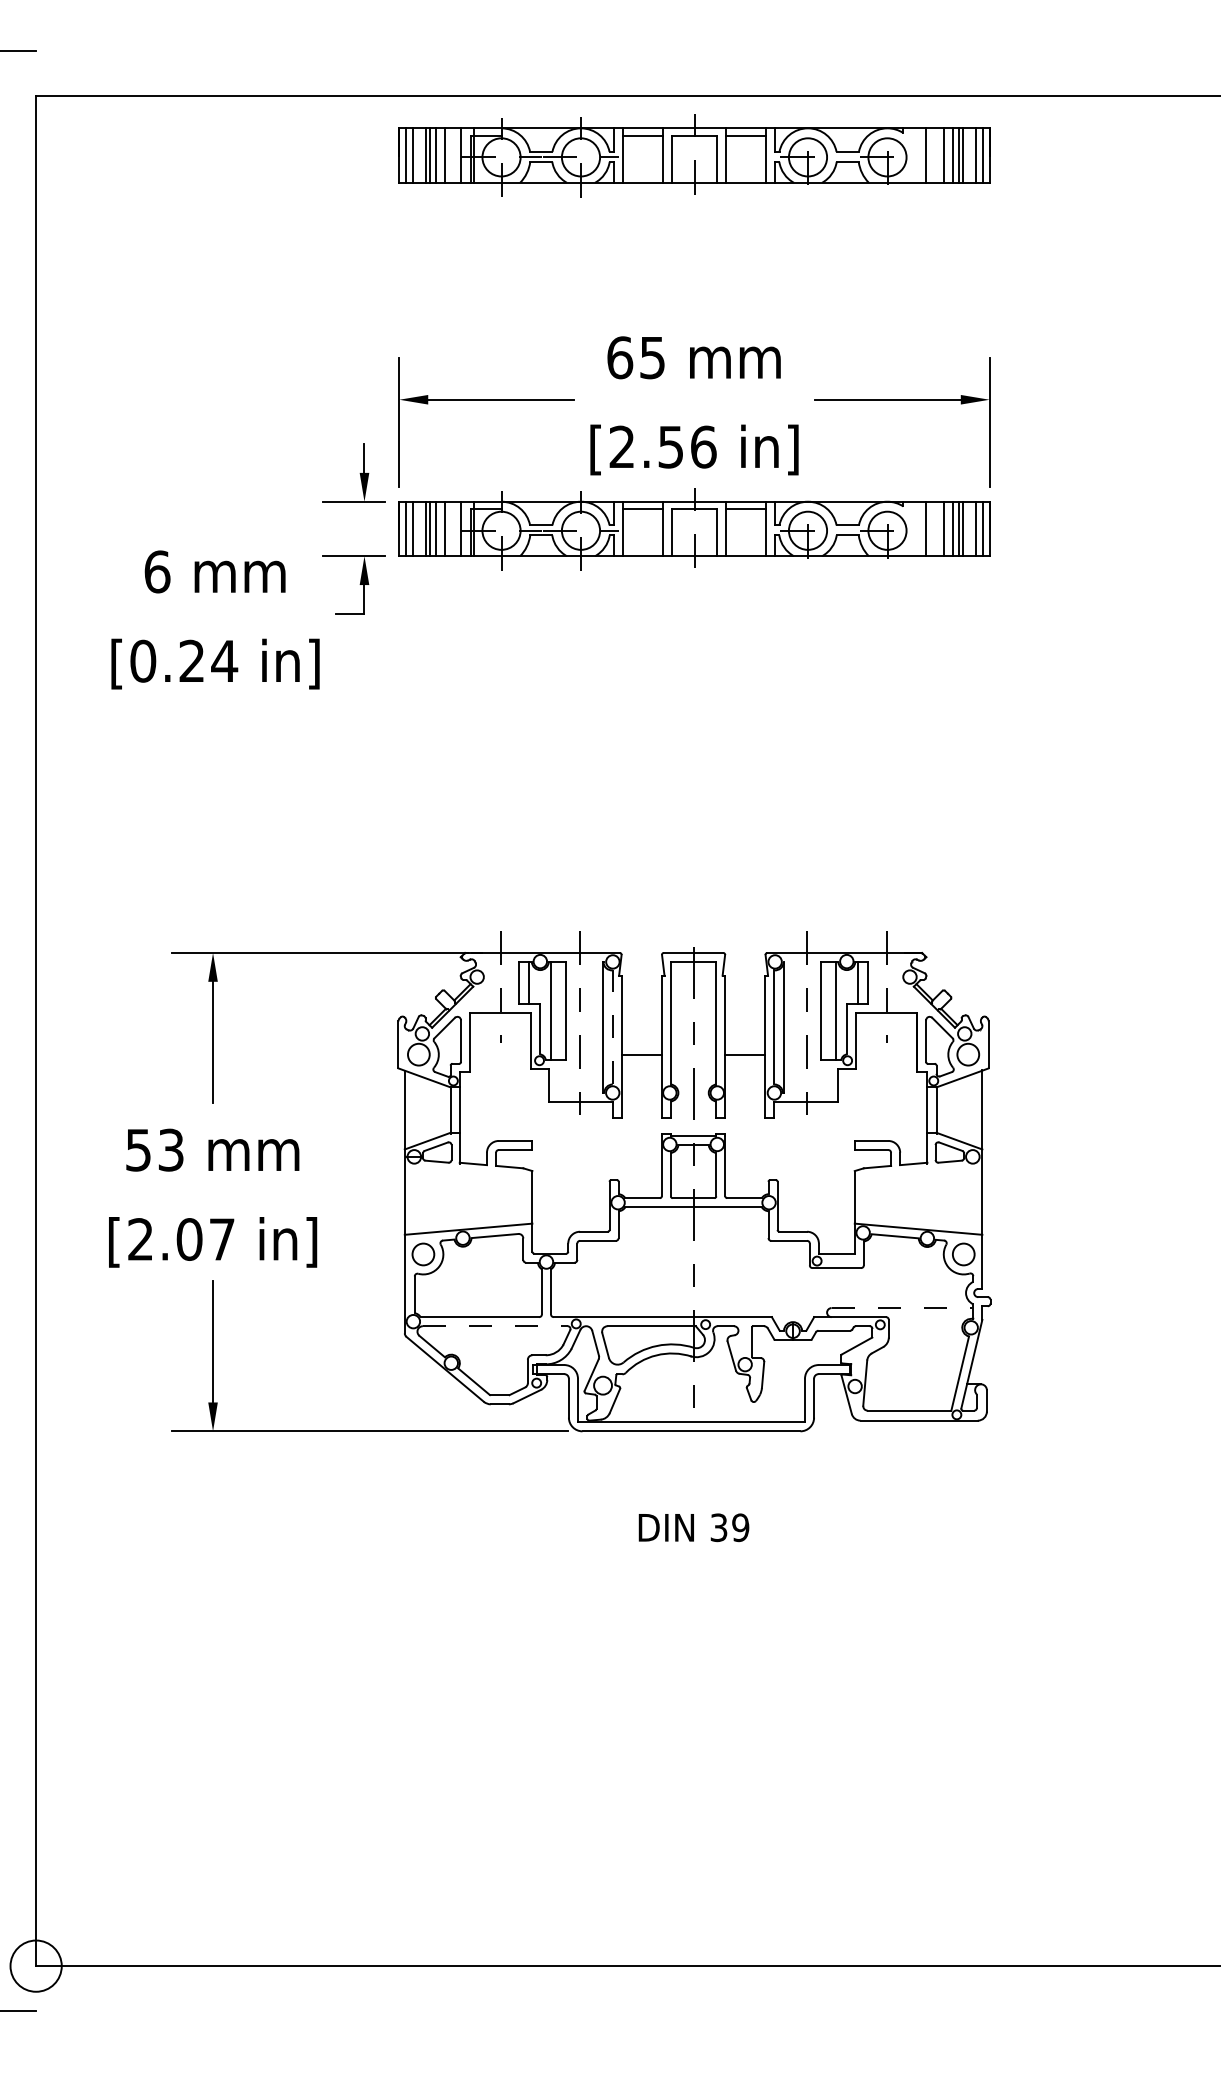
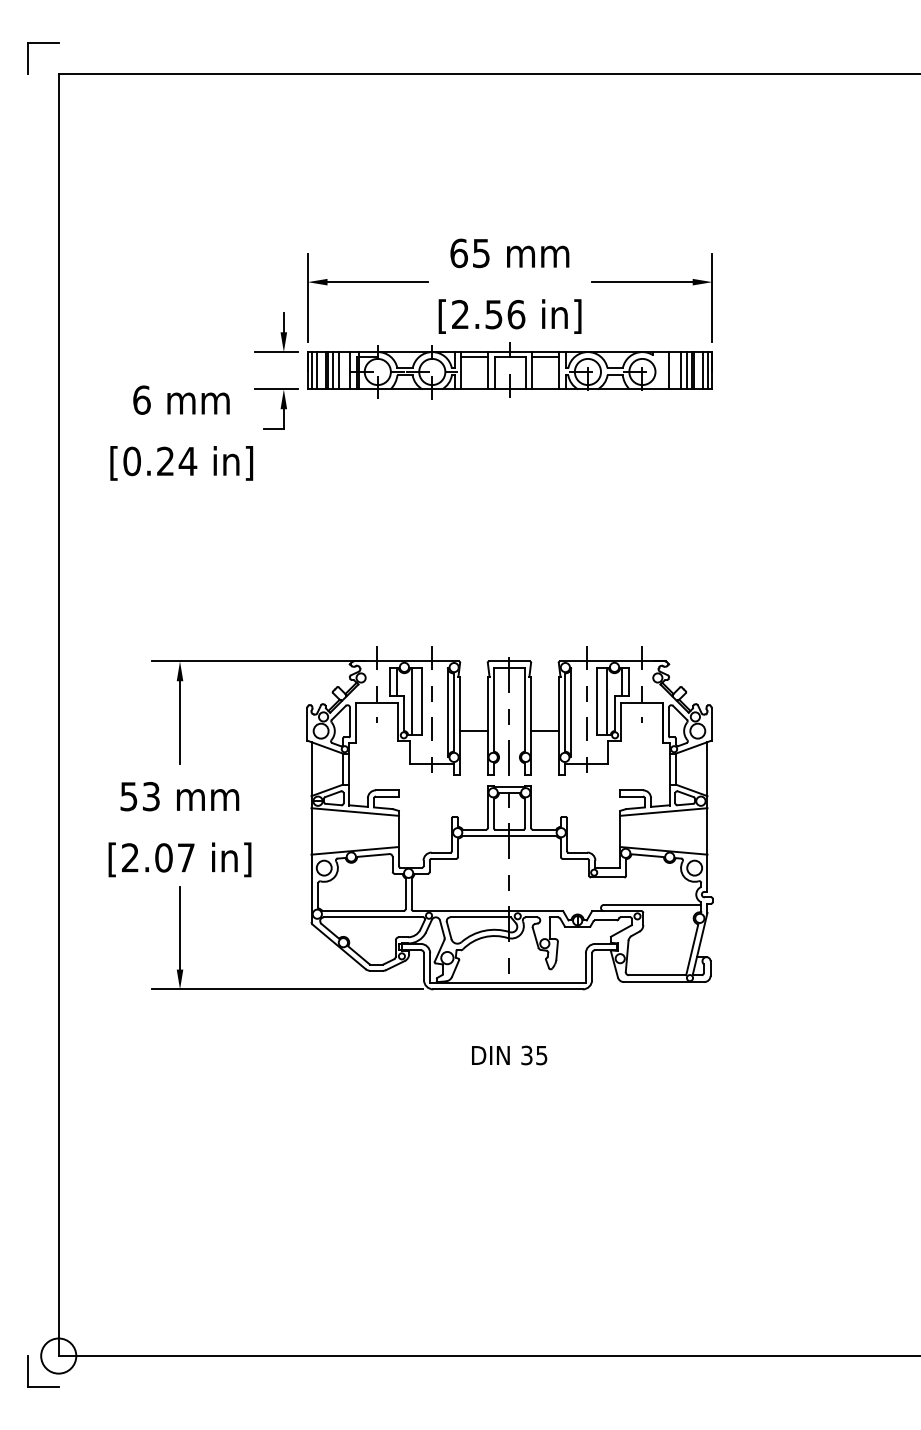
part: (693, 155) -> (509, 114), removed
line: (613, 1025) -> (454, 711), dashed -> solid
line: (467, 1171) -> (354, 811), added
line: (918, 1171) -> (663, 811), added
line: (902, 1307) -> (652, 904), dashed -> solid
line: (495, 1326) -> (373, 917), dashed -> solid
text: (740, 1526) -> (541, 1054), 39 -> 35

